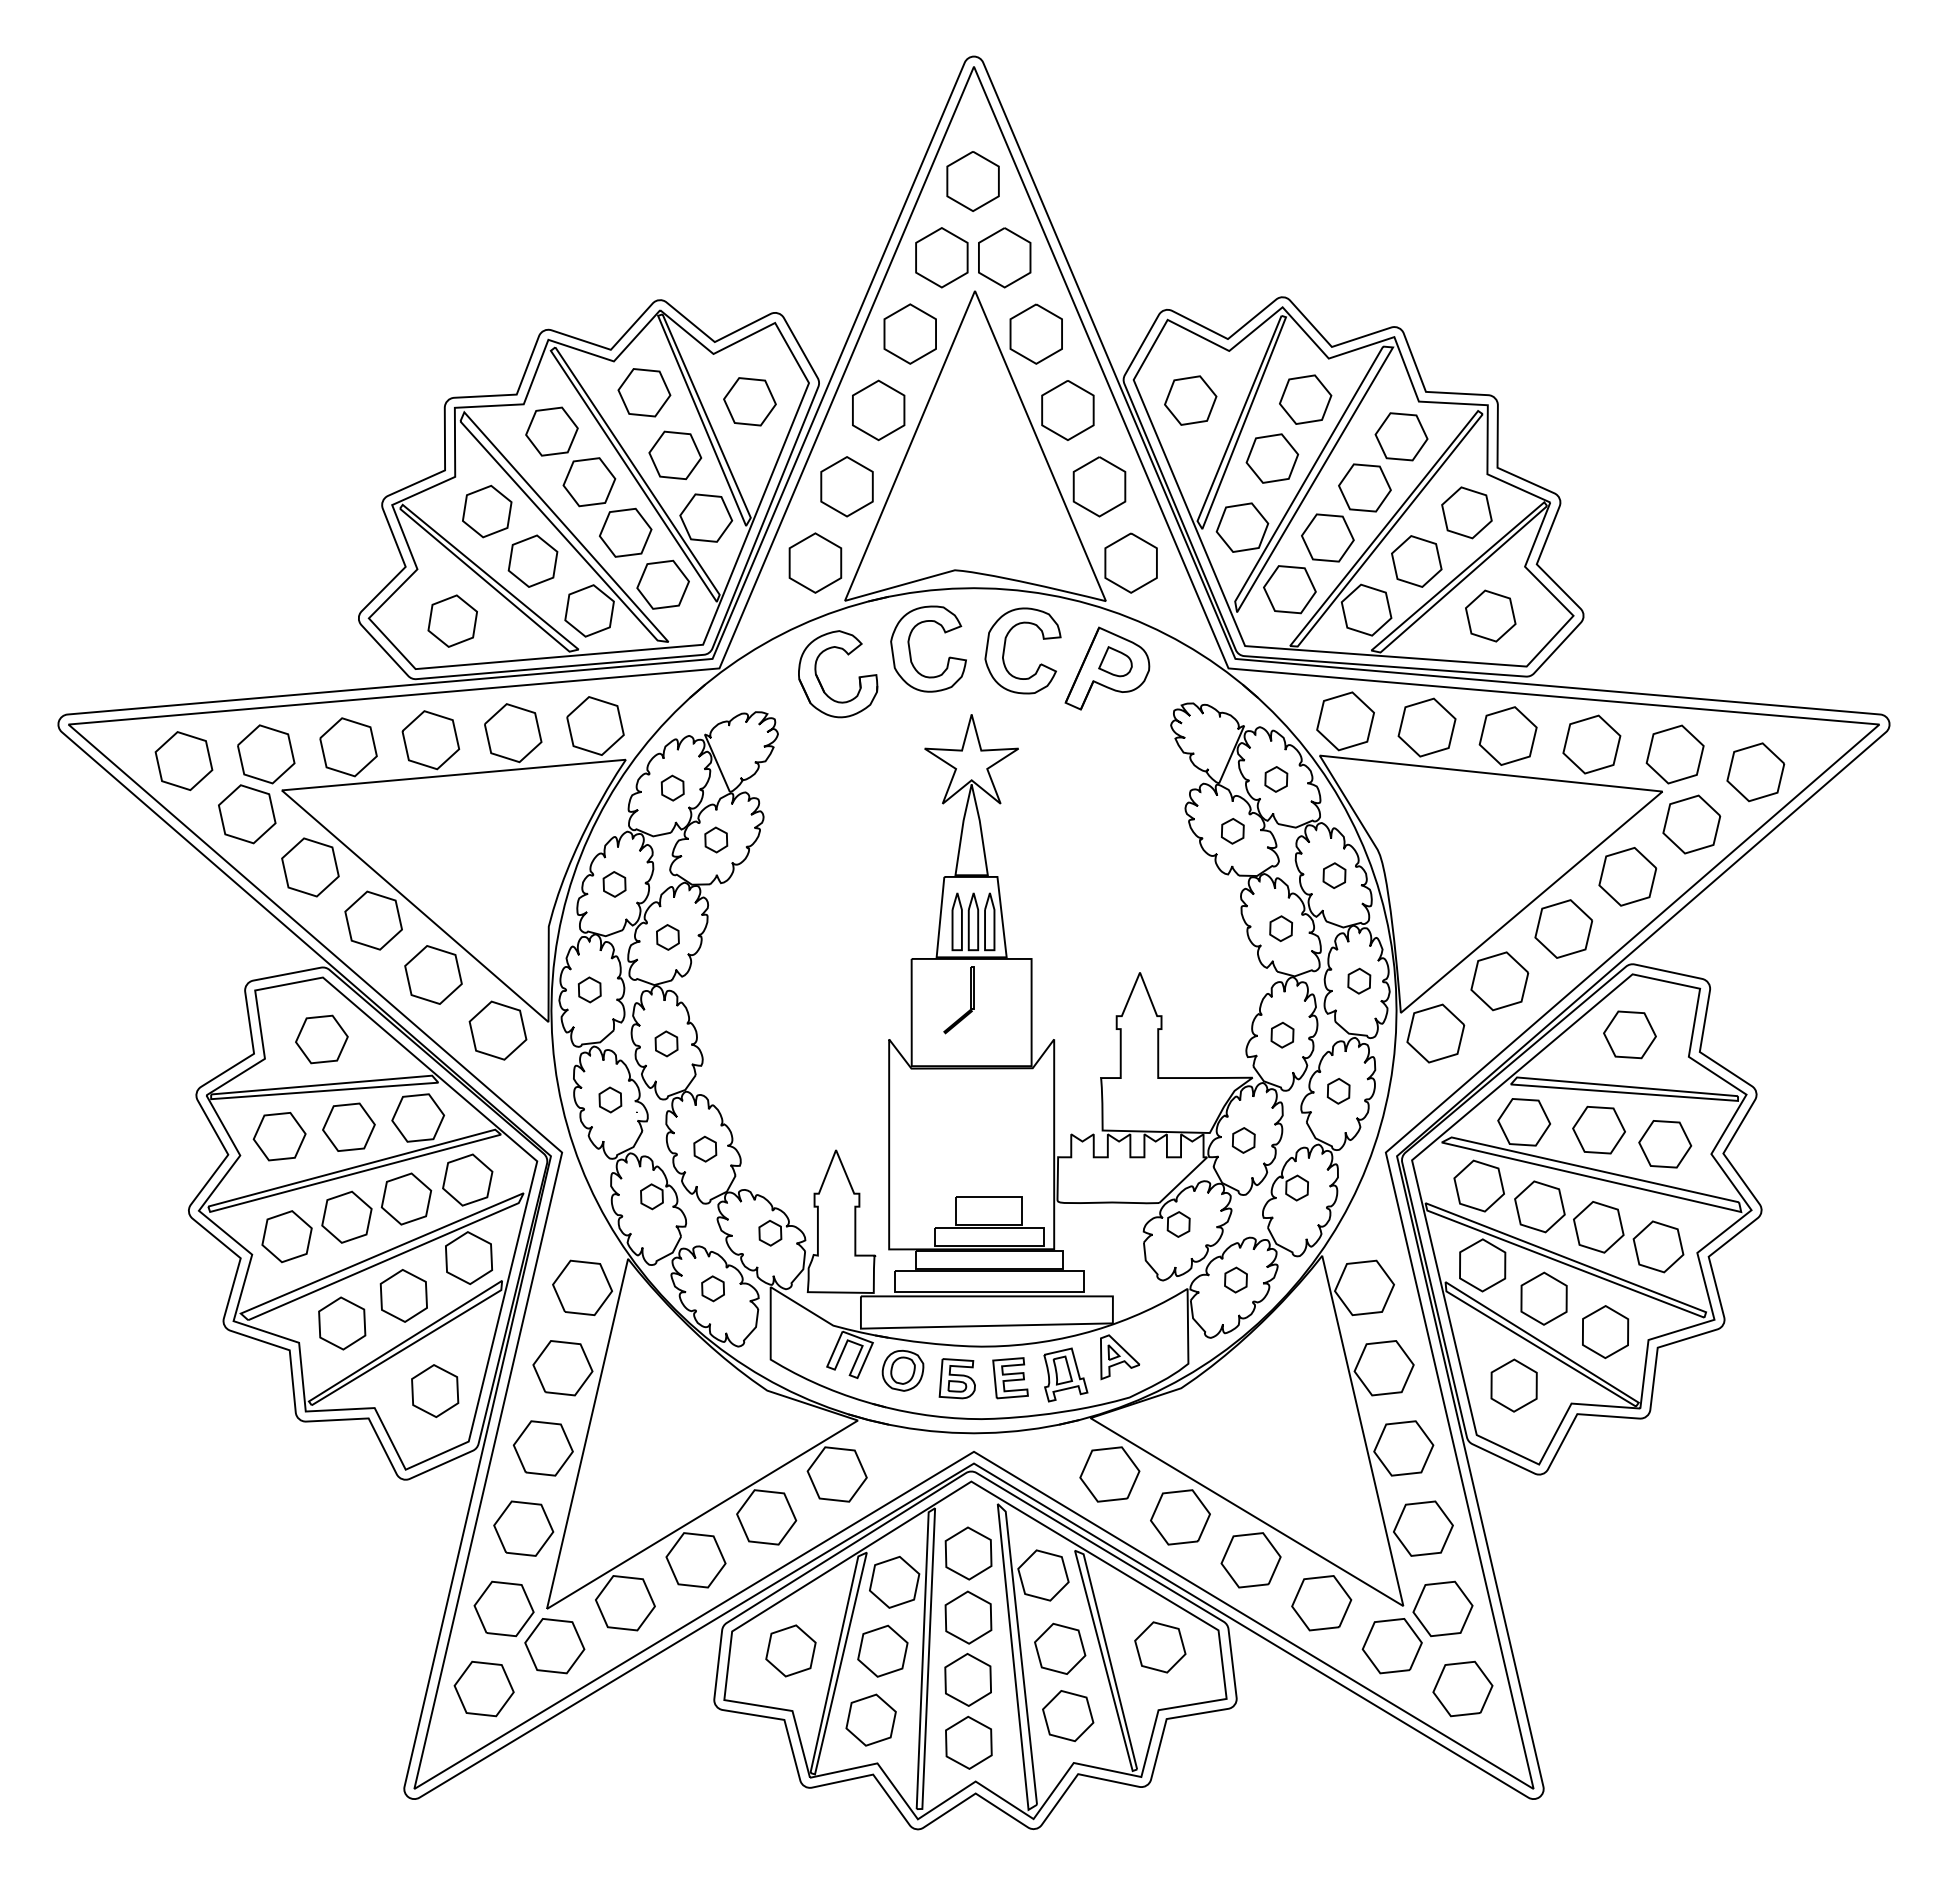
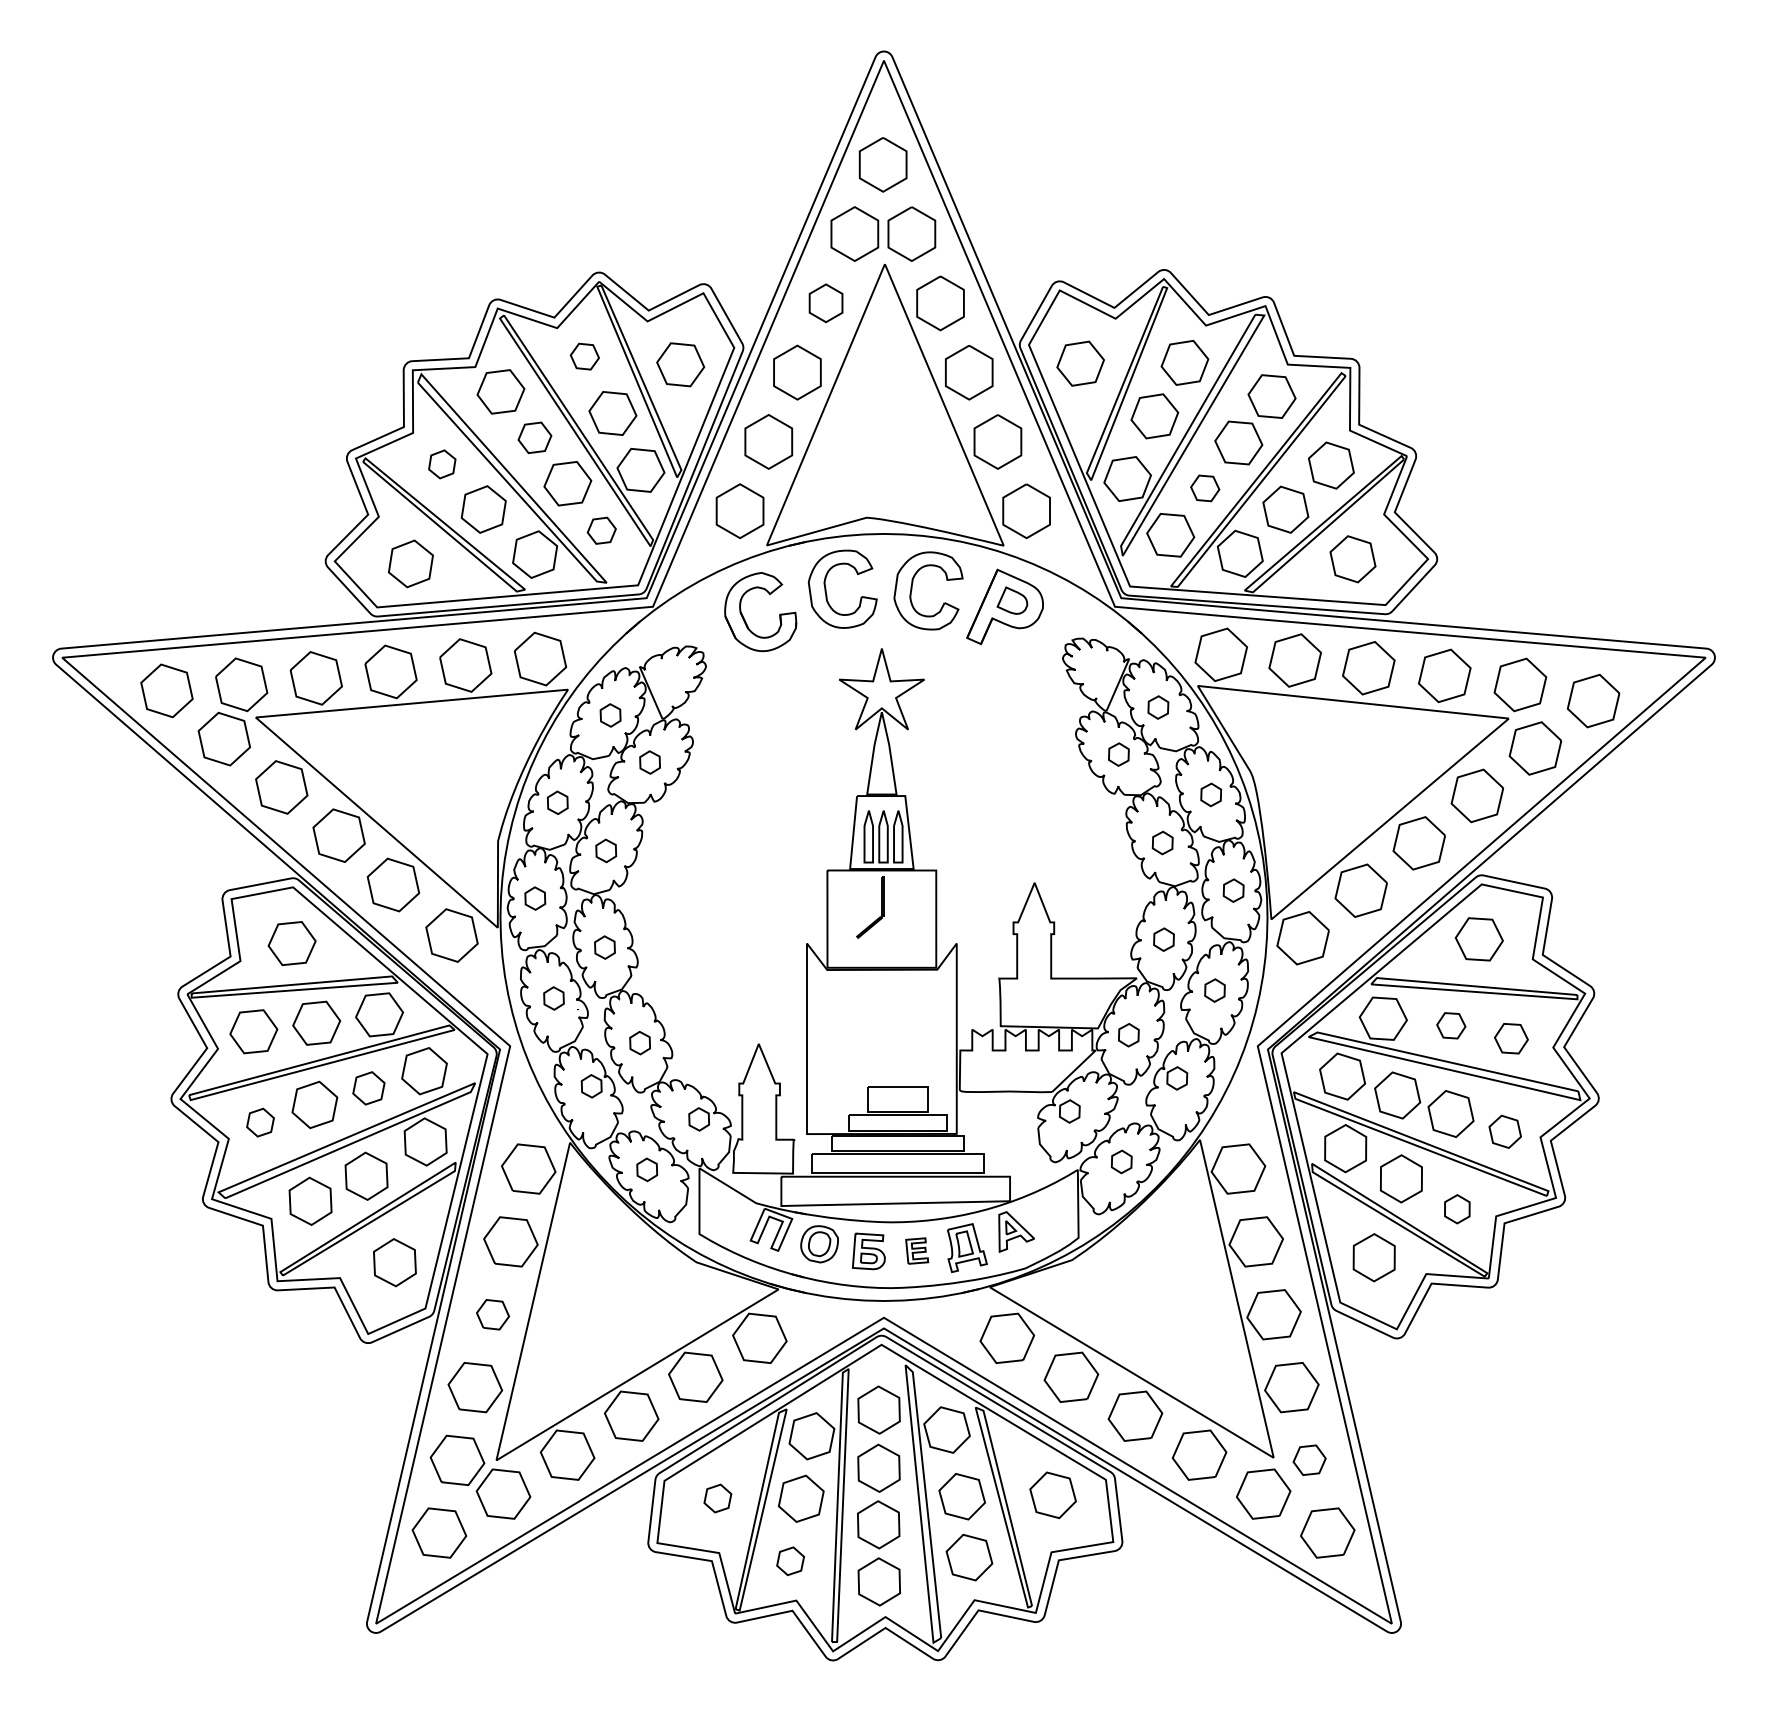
part: (909, 333) -> (825, 302), size x0.7
part: (644, 392) -> (584, 356), size x0.6
part: (589, 482) -> (535, 438), size x0.7
part: (487, 511) -> (442, 464), size x0.6
part: (1327, 537) -> (1204, 487), size x0.6
part: (662, 584) -> (601, 530), size x0.6
part: (1598, 1129) -> (1450, 1025), size x0.6
part: (1665, 1144) -> (1511, 1038), size x0.7
part: (406, 1198) -> (368, 1087), size x0.7
part: (286, 1236) -> (260, 1122), size x0.6
part: (1658, 1246) -> (1505, 1131), size x0.7
part: (1605, 1332) -> (1457, 1209), size x0.6
part: (1010, 1378) -> (917, 1251), size x0.7
part: (542, 1448) -> (492, 1314), size x0.6
part: (1442, 1608) -> (1309, 1460), size x0.6
part: (790, 1650) -> (717, 1498), size x0.6
part: (870, 1719) -> (790, 1560), size x0.6

